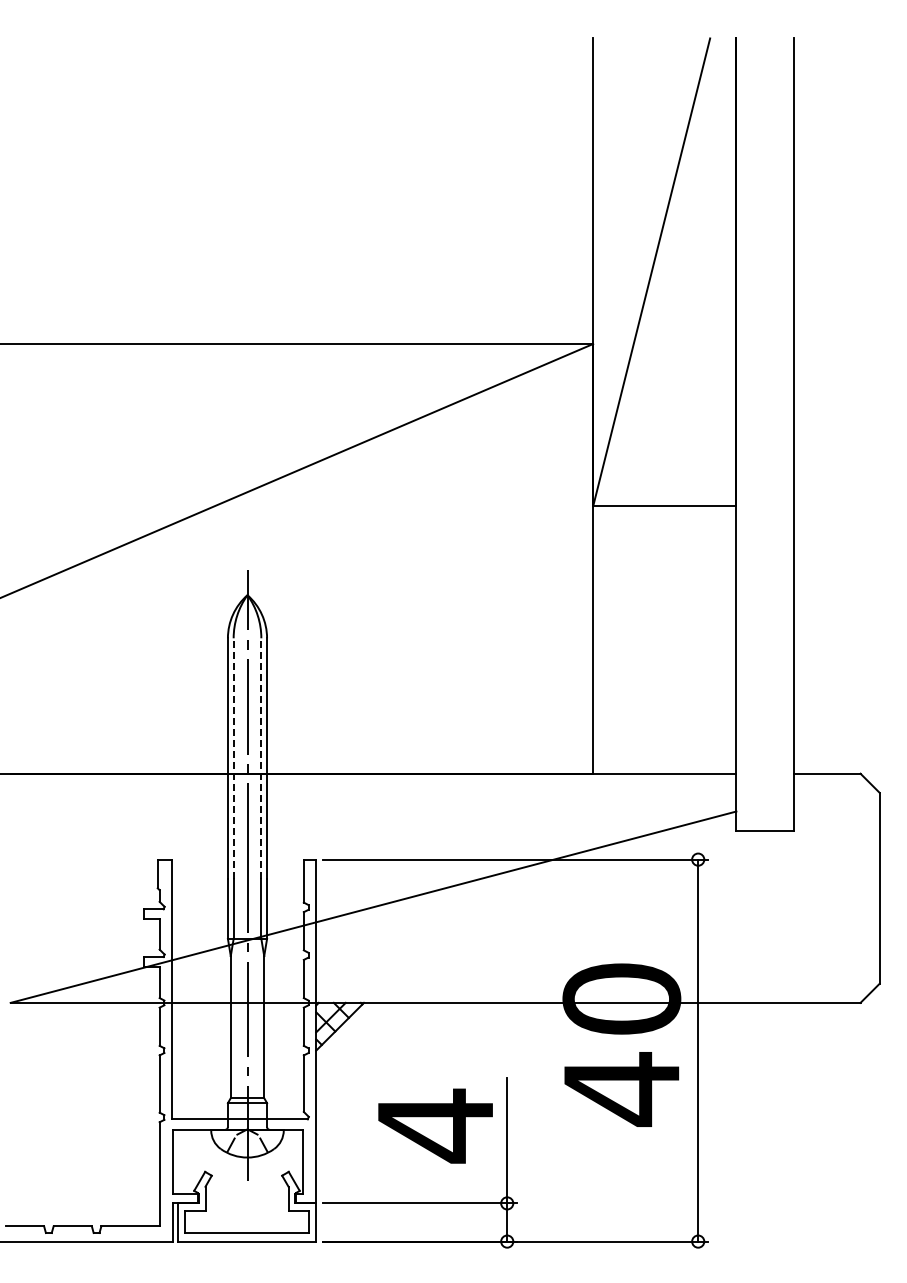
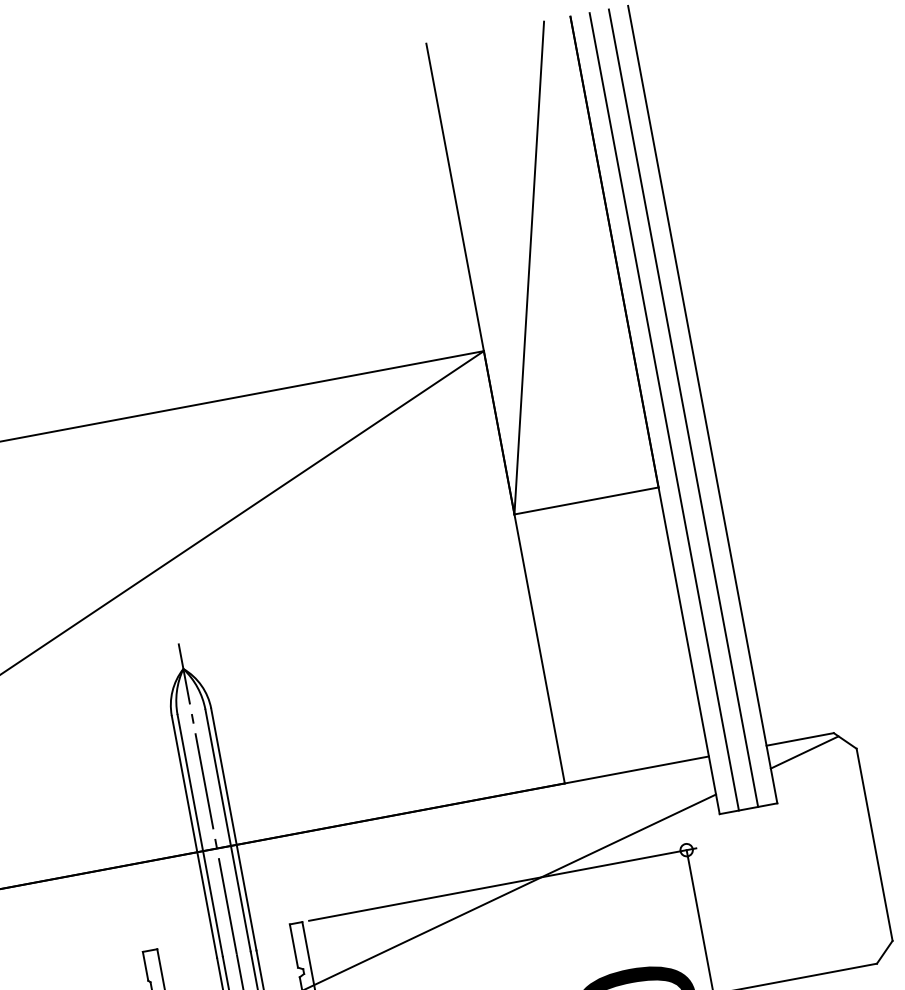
line: (755, 434) -> (664, 411), added
line: (774, 434) -> (683, 408), added
line: (233, 758) -> (200, 835), dashed -> solid
line: (261, 758) -> (228, 830), dashed -> solid
line: (828, 786) -> (803, 752), added

